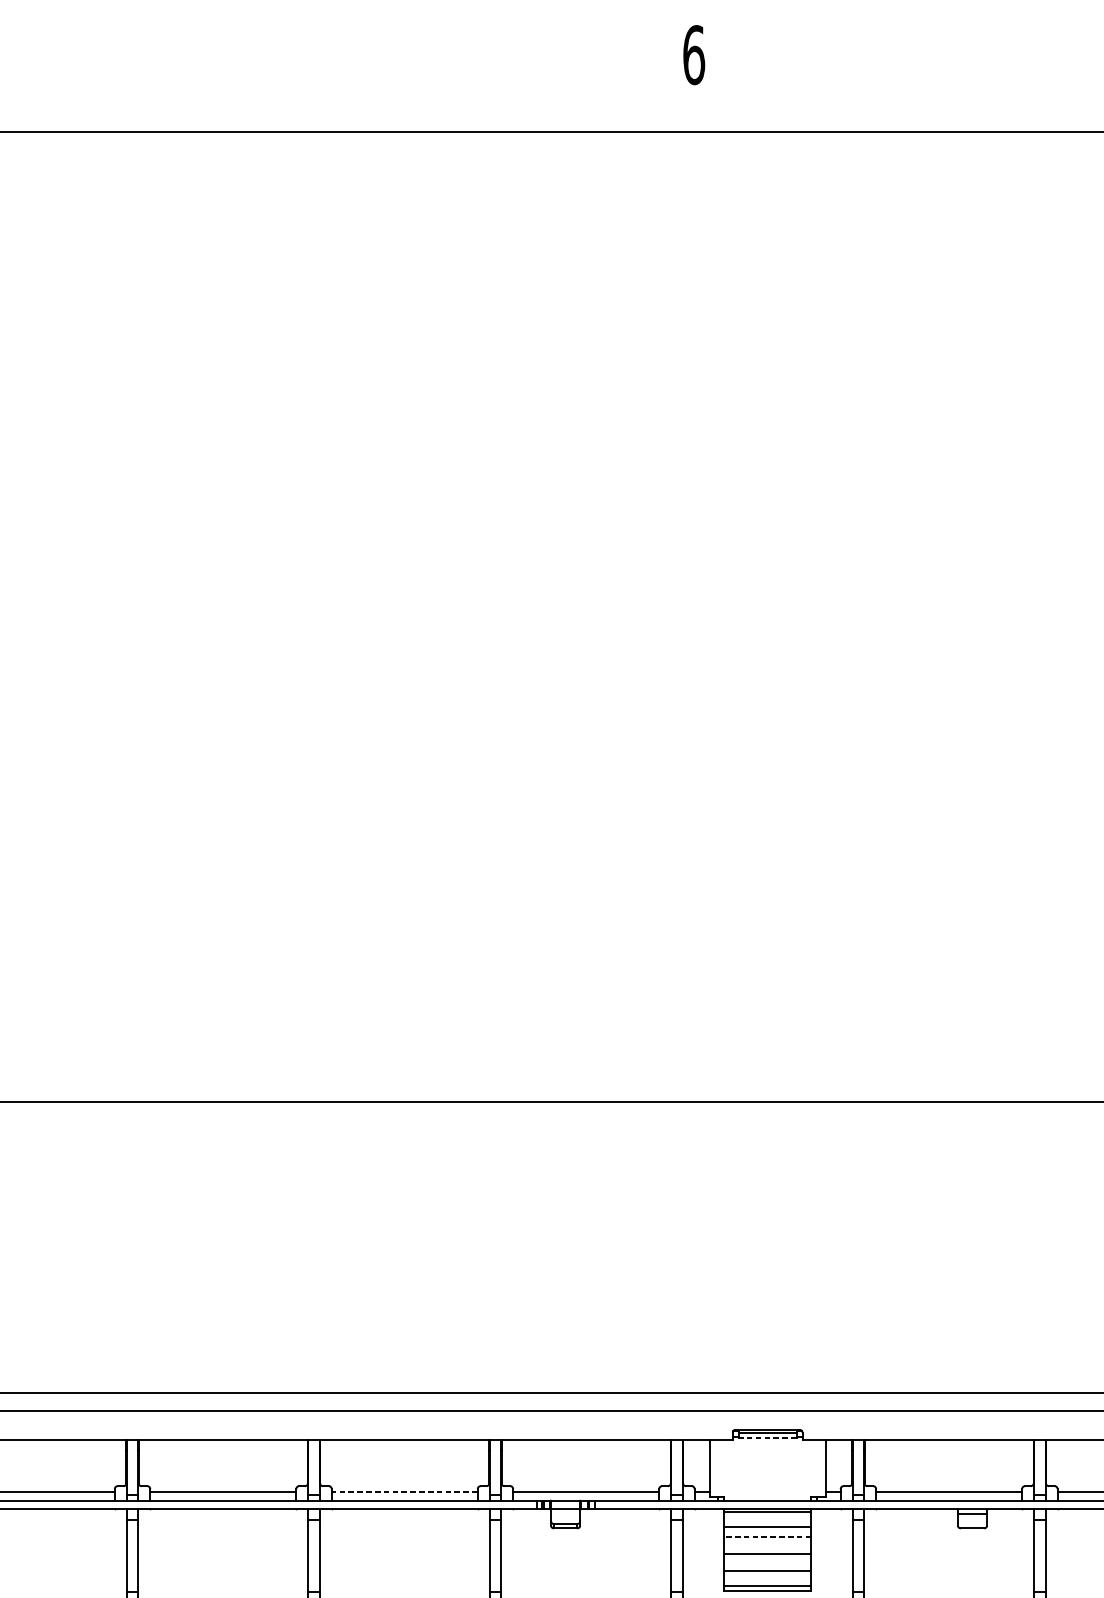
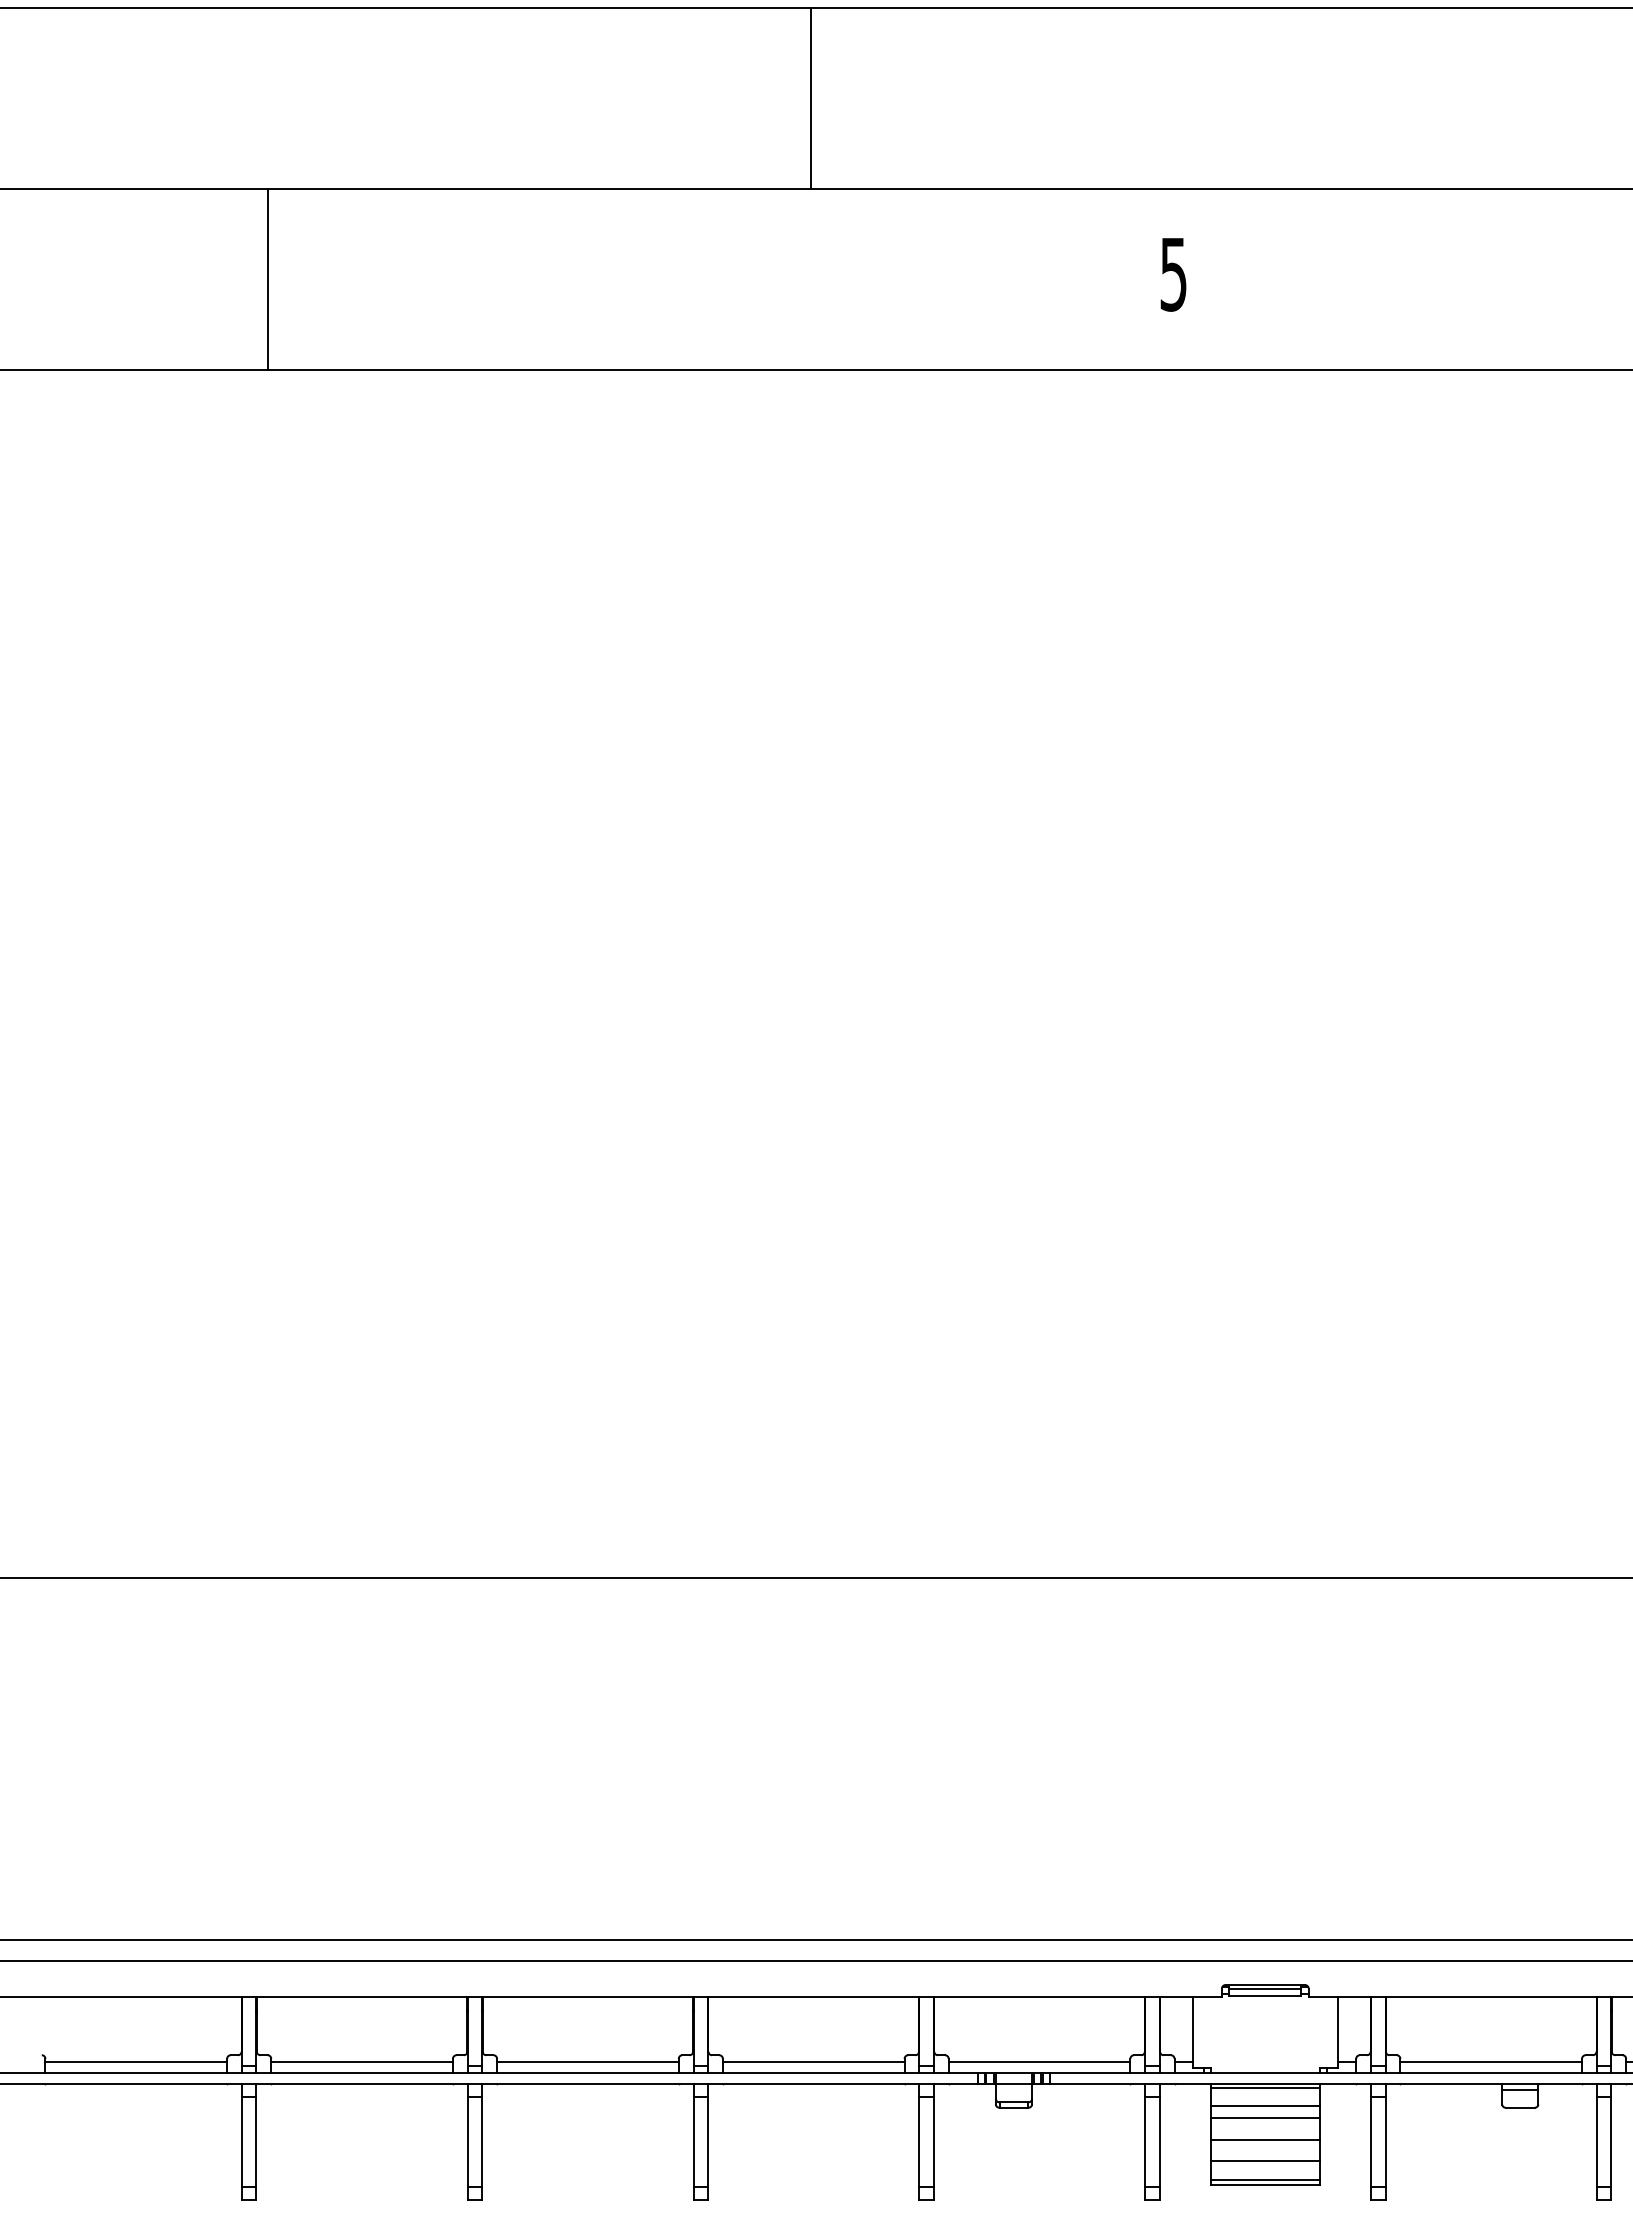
text: (693, 55) -> (1173, 274), 6 -> 5
line: (766, 1438) -> (1264, 1995), dashed -> solid
line: (404, 1492) -> (813, 2062), dashed -> solid
line: (766, 1536) -> (1264, 2117), dashed -> solid

